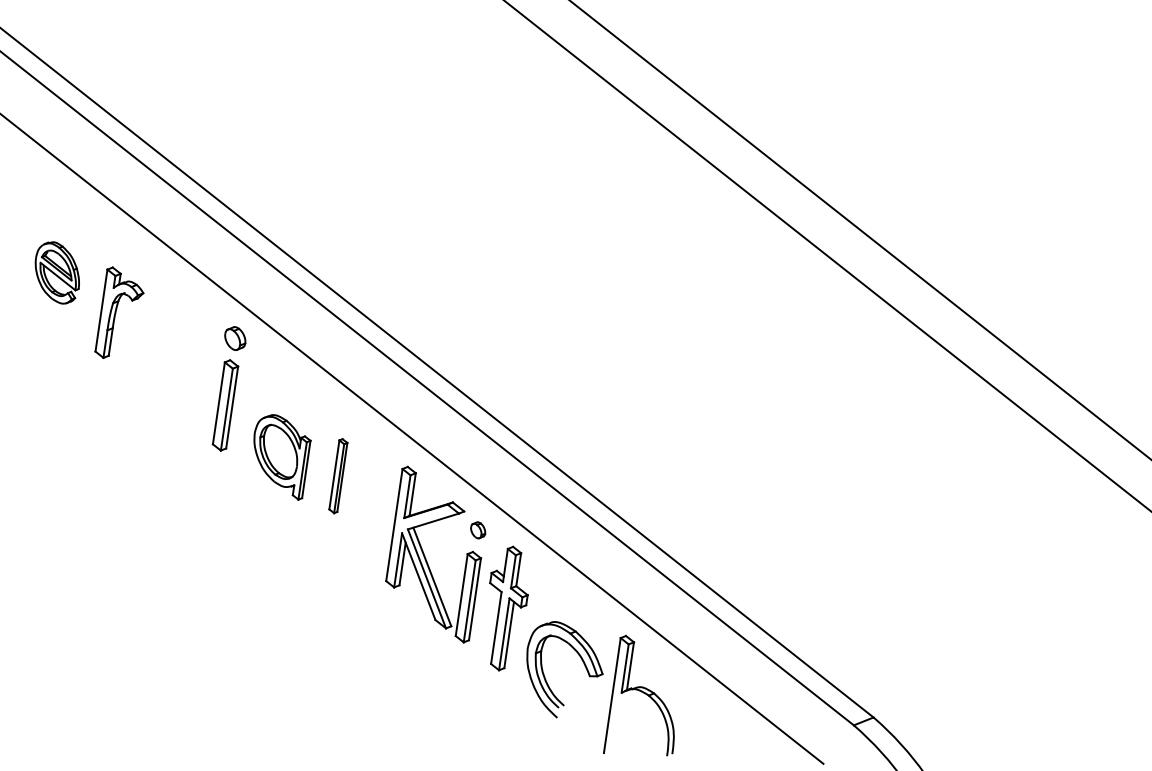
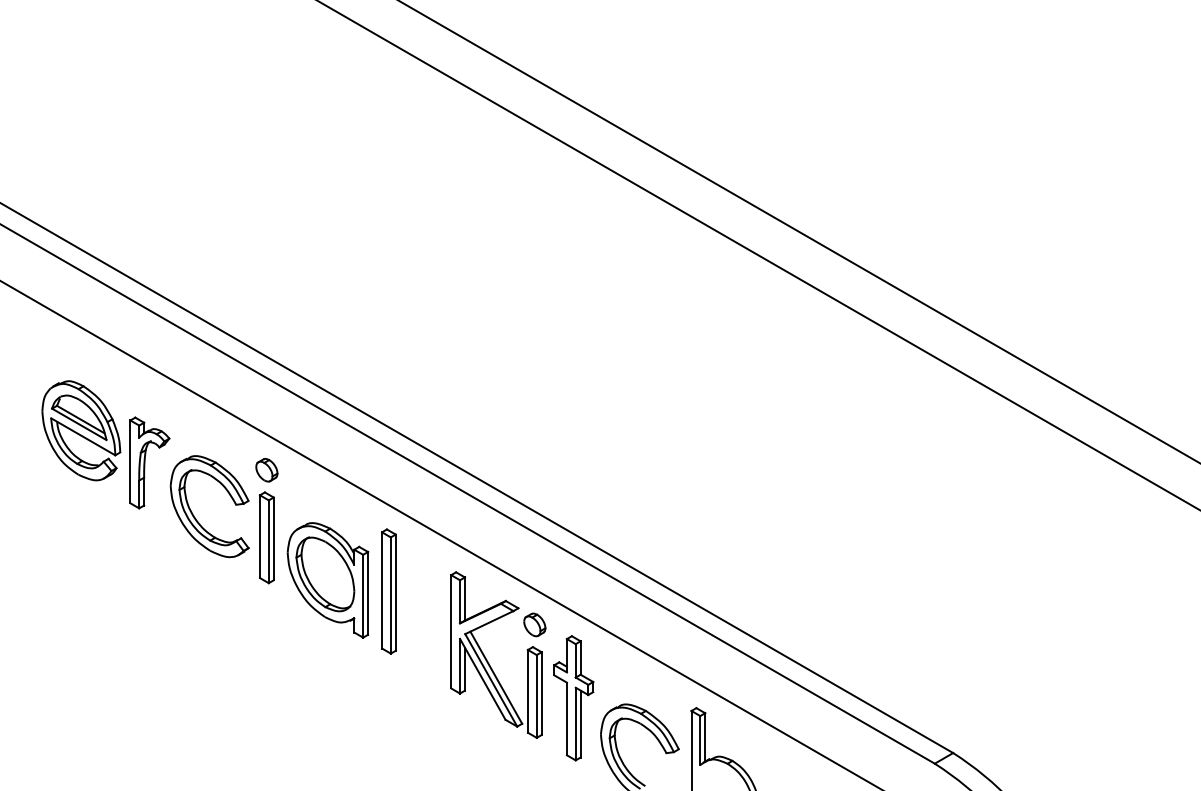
part: (57, 272) -> (81, 430), size x1.67
part: (156, 370) -> (193, 513), added
part: (279, 456) -> (327, 580), size x1.43
part: (338, 476) -> (388, 591), size x1.67
part: (477, 529) -> (534, 624), size x1.43

